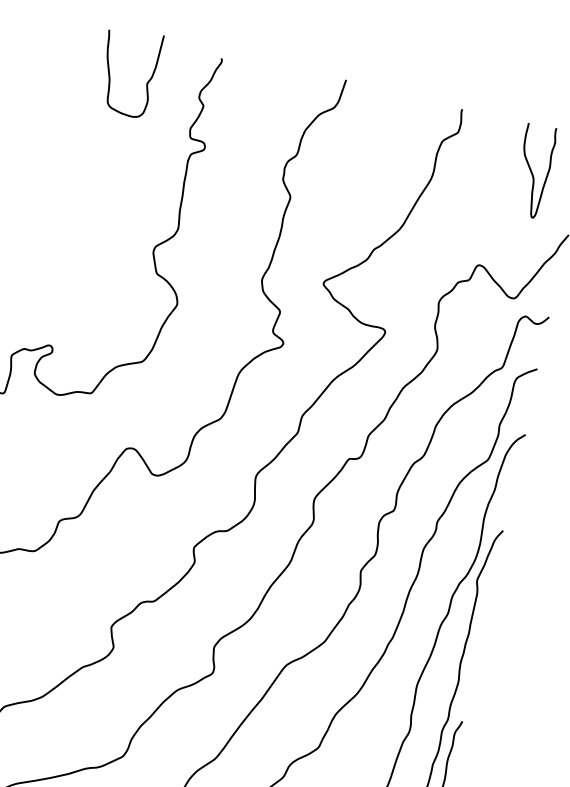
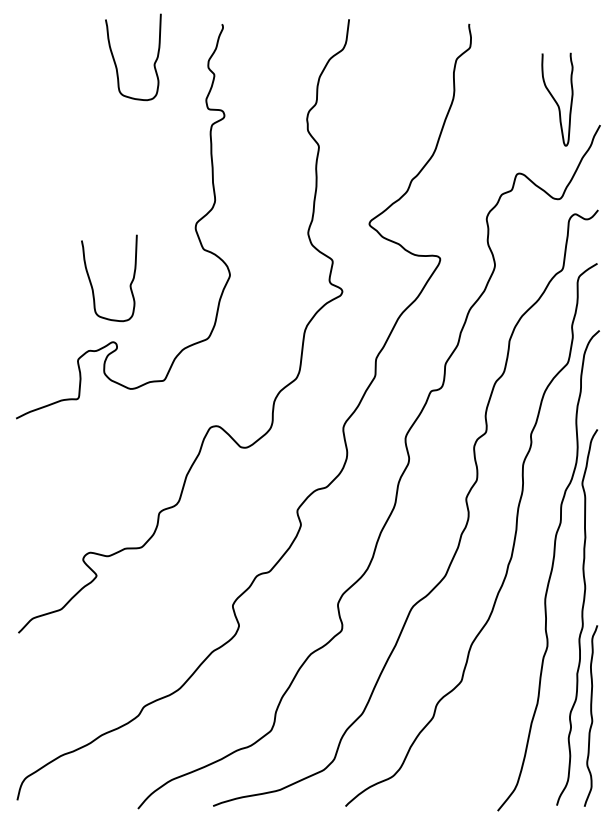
curve: (532, 171) -> (556, 100), moved
curve: (41, 284) -> (92, 284), added

